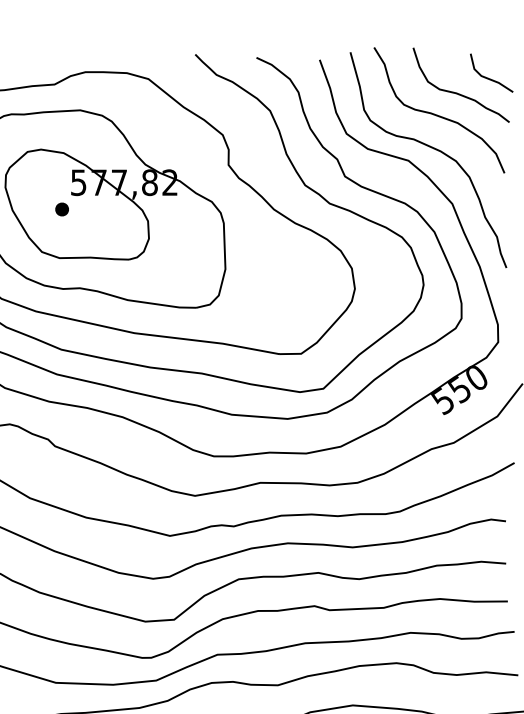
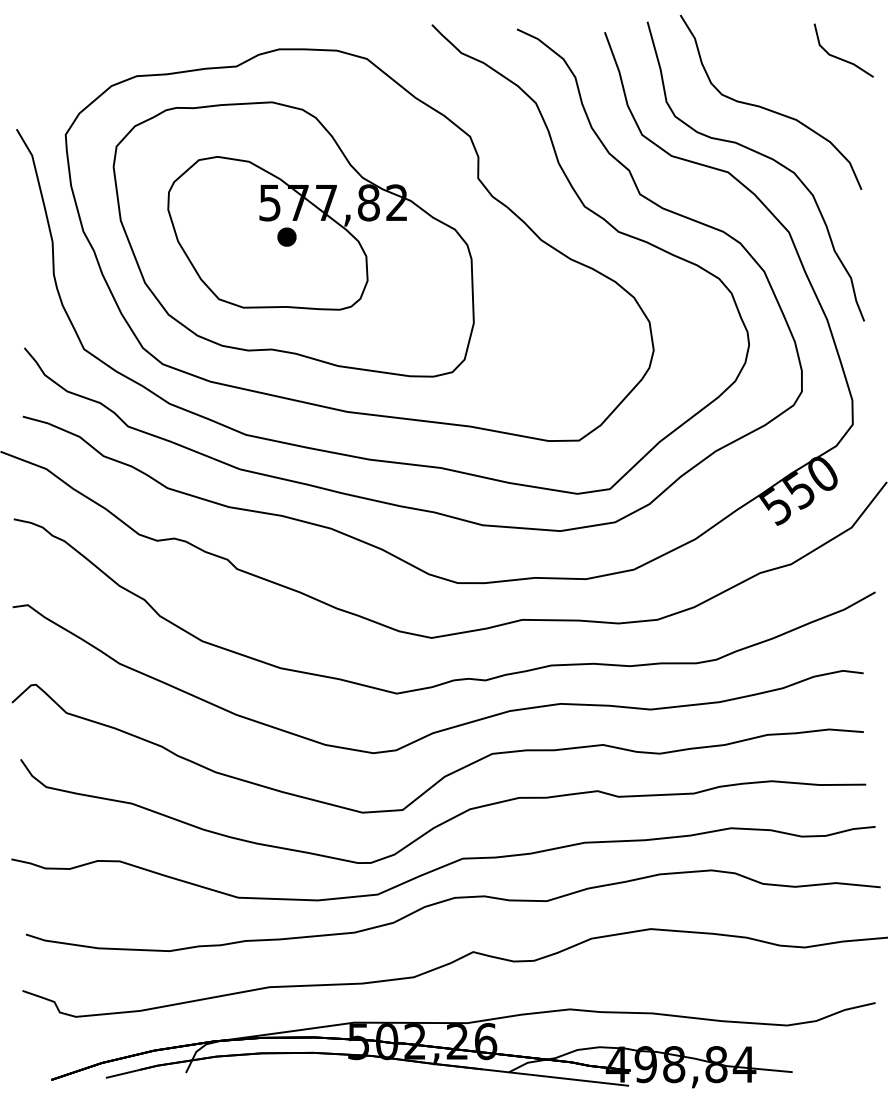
curve: (458, 93) -> (797, 78), removed
part: (61, 209) -> (286, 236), moved

